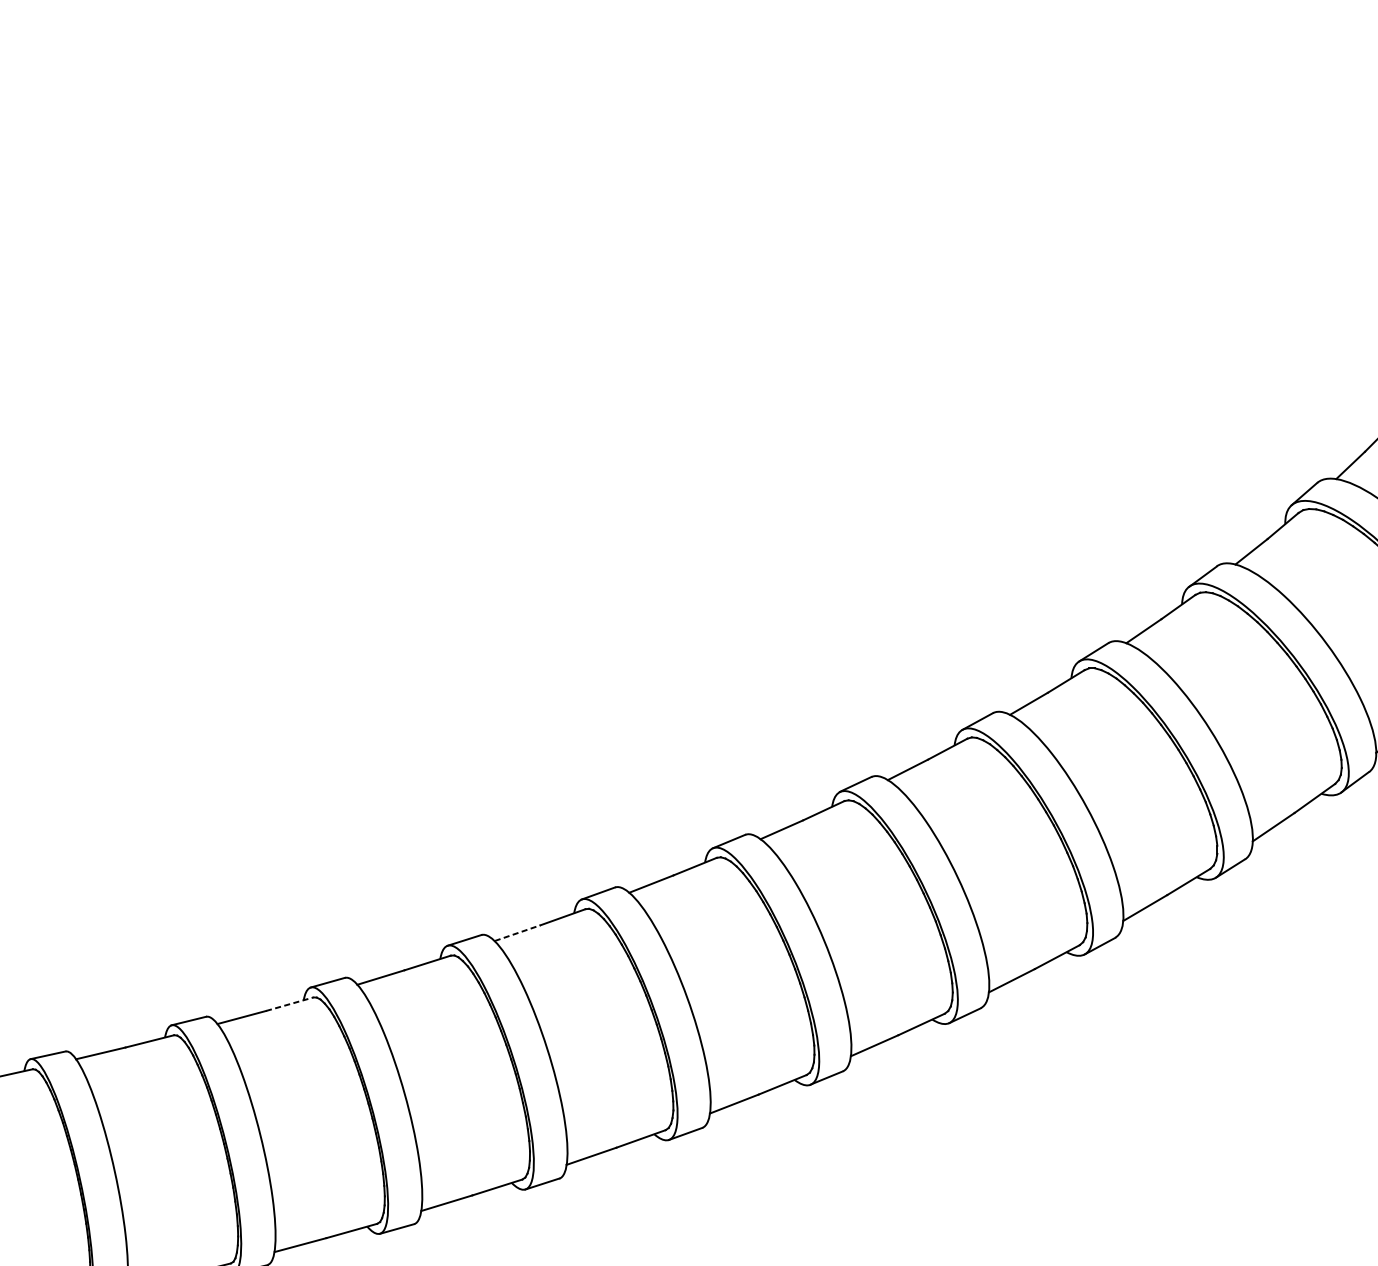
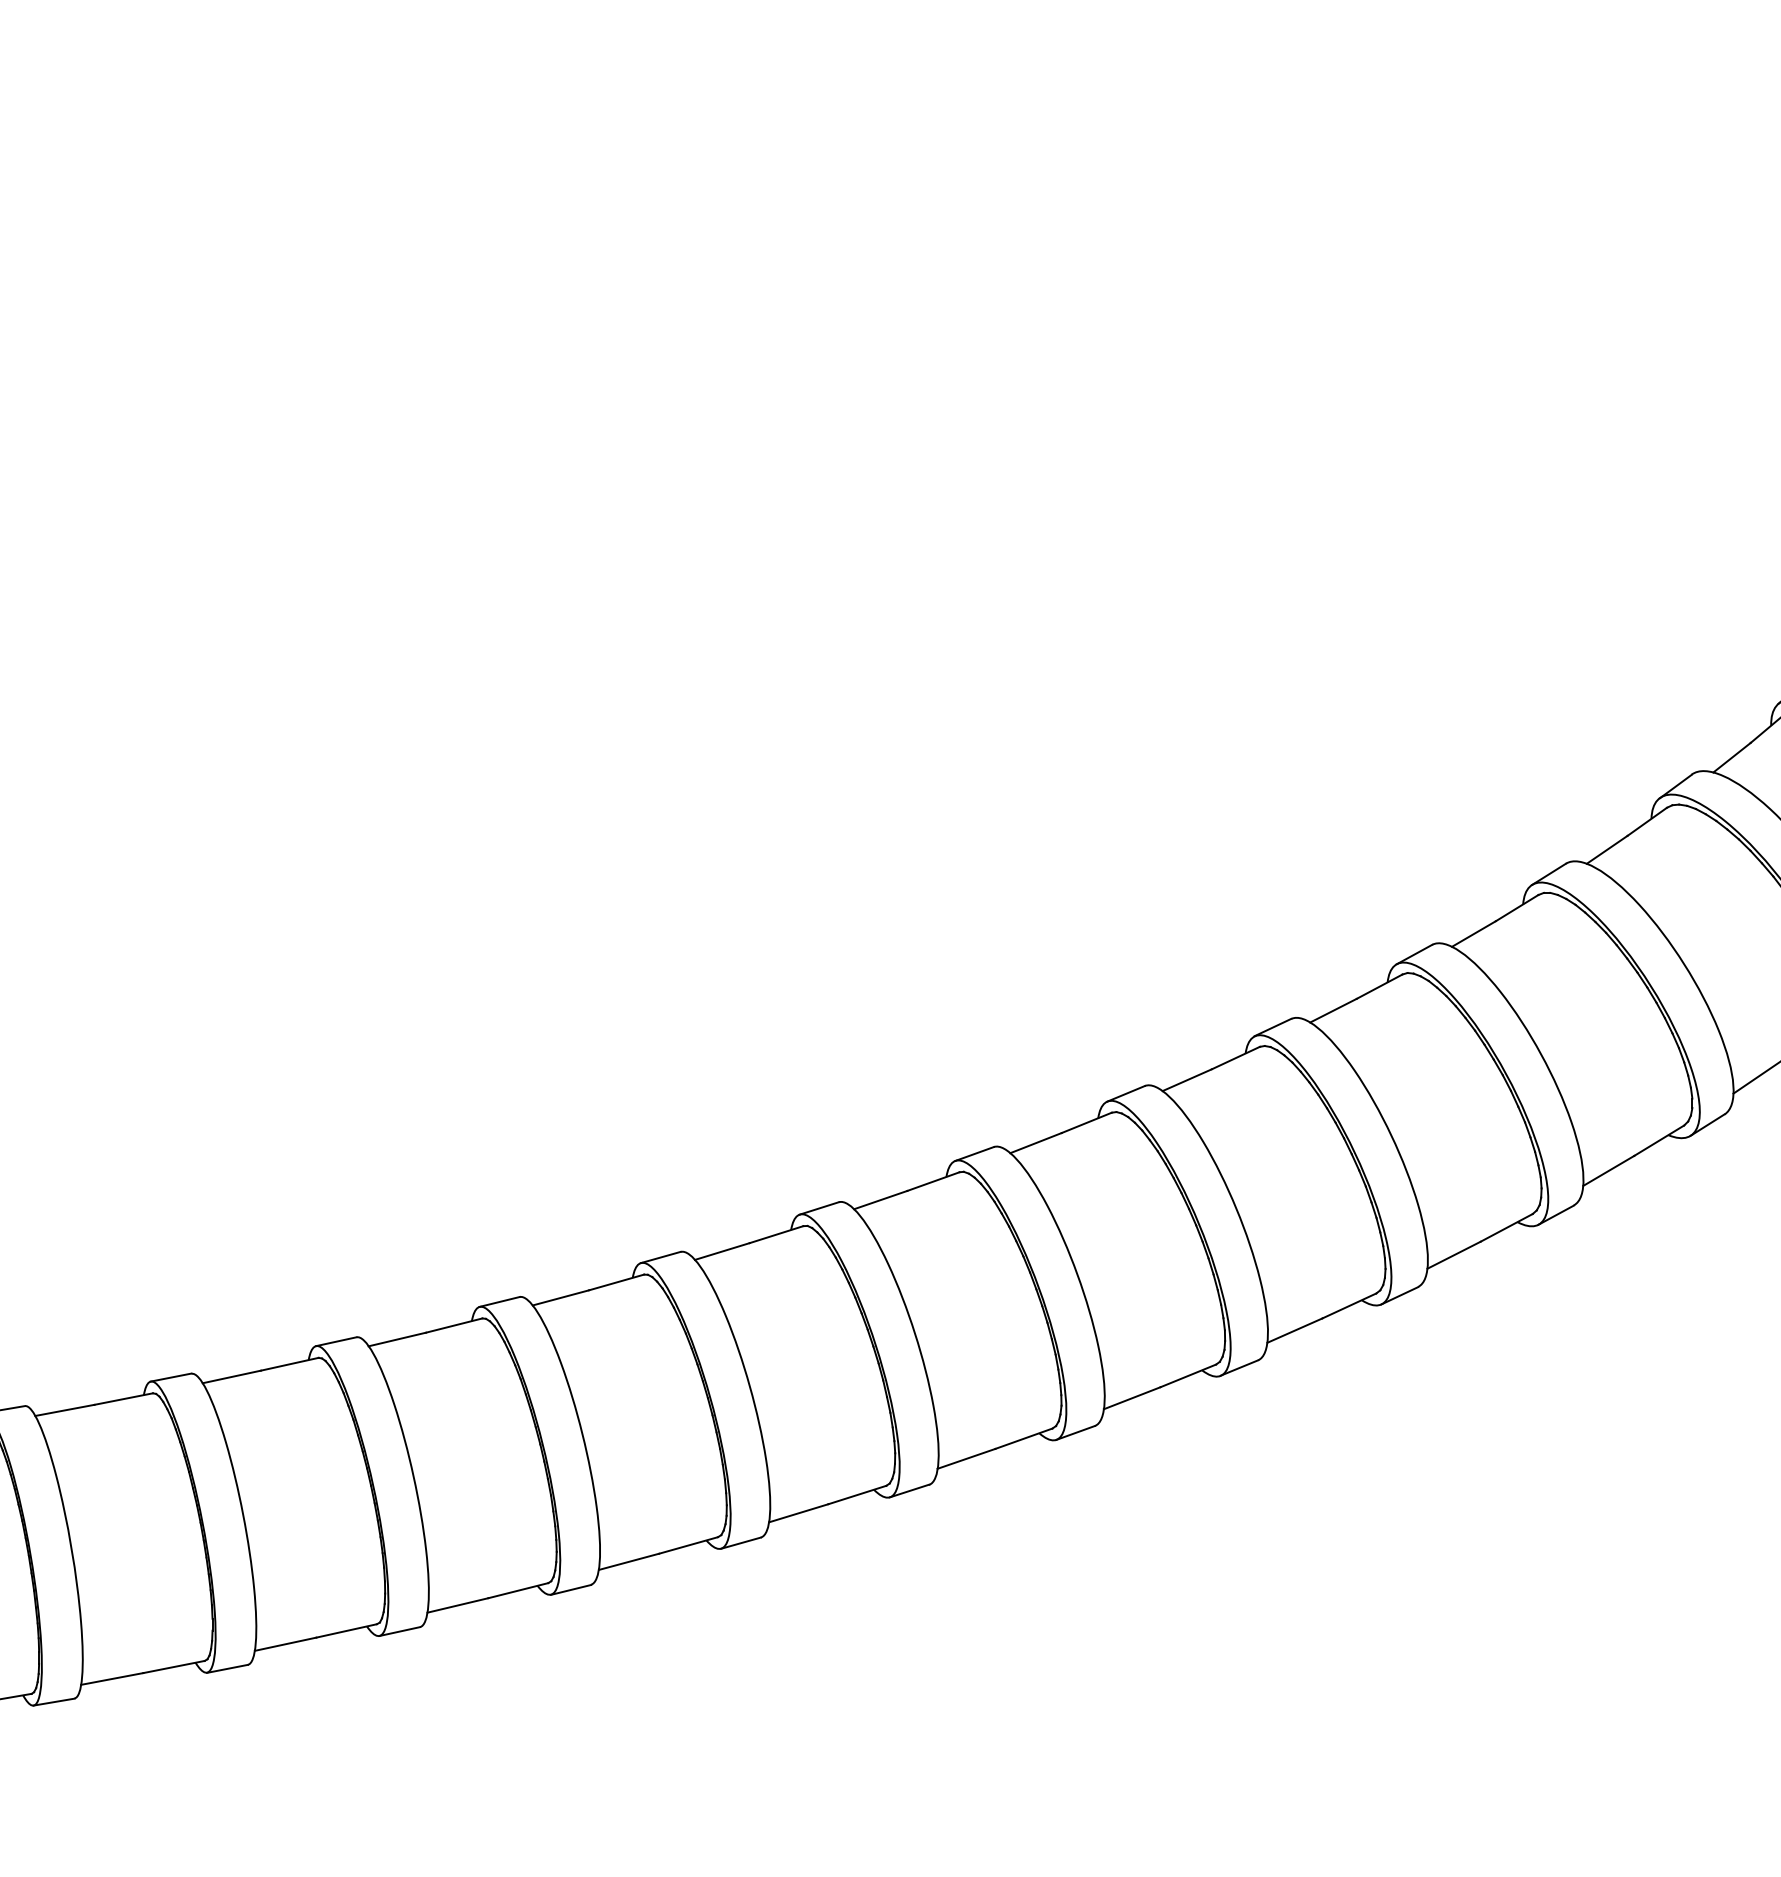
line: (518, 932) -> (881, 1199), dashed -> solid
line: (289, 1004) -> (616, 1282), dashed -> solid

